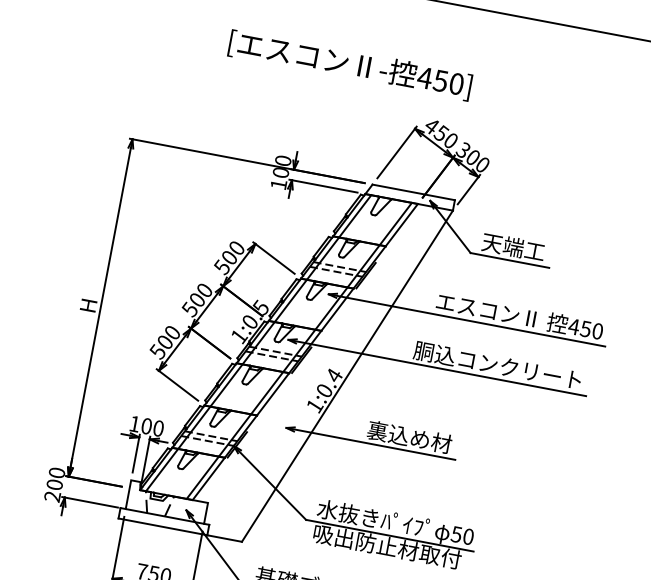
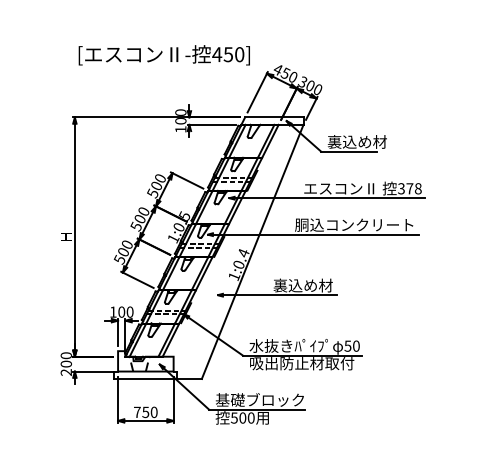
text: (349, 64) -> (163, 55), moved
text: (523, 248) -> (356, 141), 天端工 -> 裏込め材
text: (585, 328) -> (409, 188), 450 -> 378

